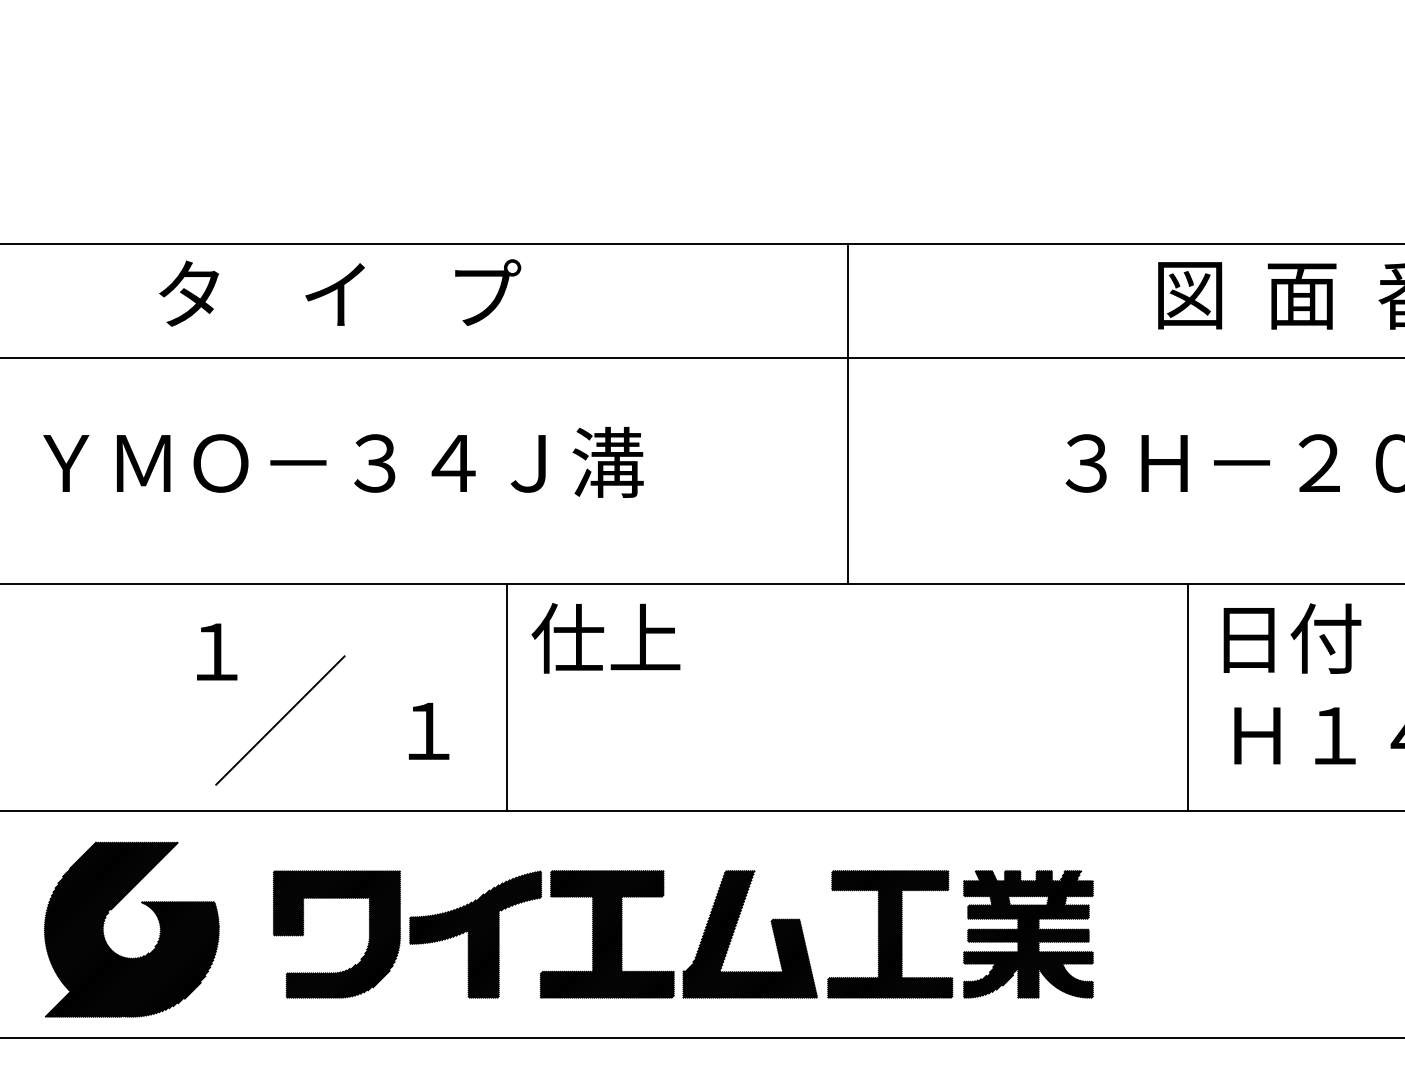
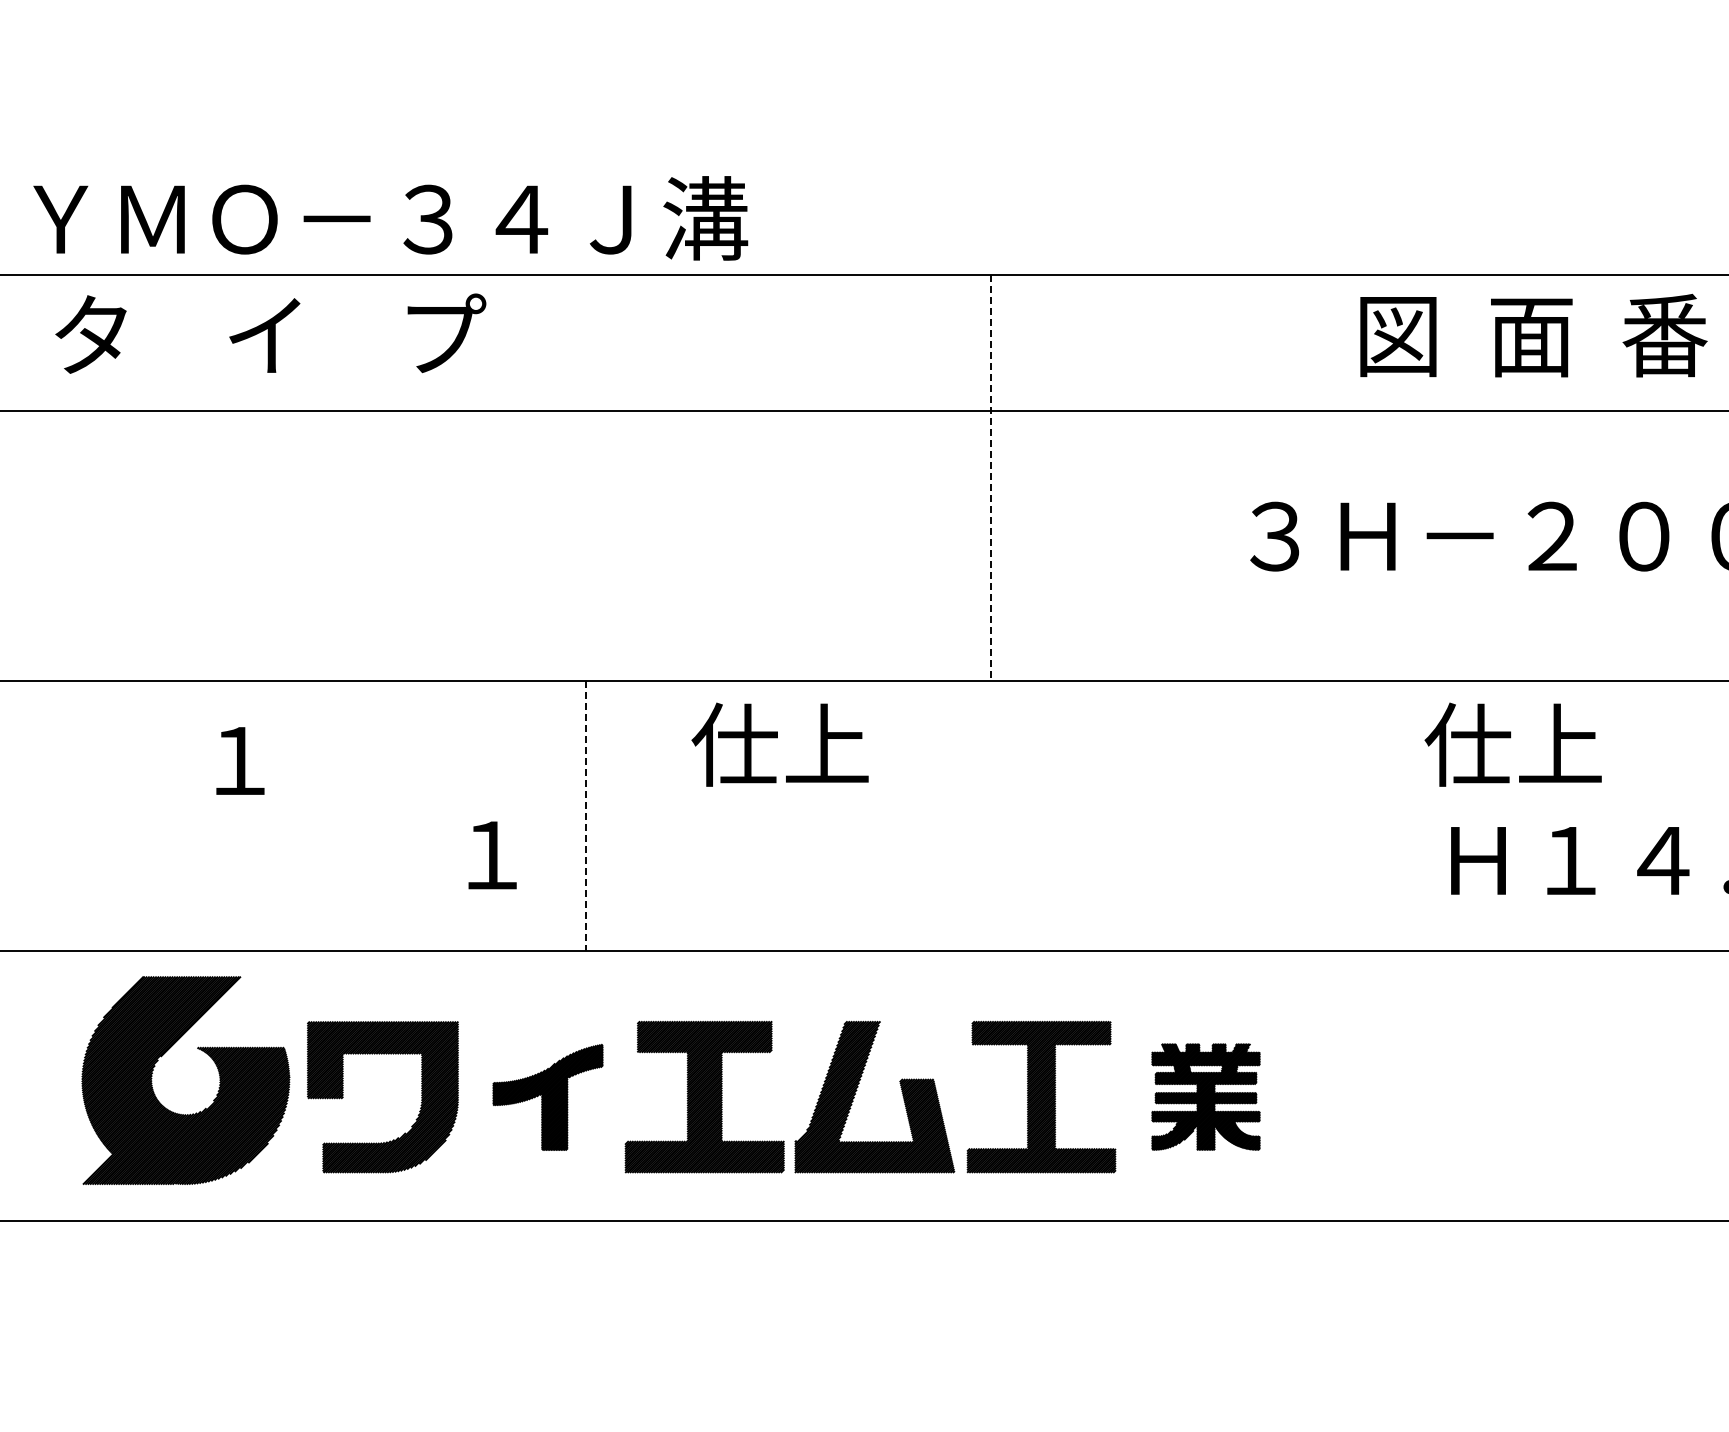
text: (339, 292) -> (270, 333), moved
line: (847, 414) -> (990, 478), solid -> dashed
text: (343, 462) -> (390, 218), moved
text: (605, 638) -> (779, 744), moved
text: (1286, 638) -> (1513, 744), 日付 -> 仕上
line: (1187, 697) -> (1395, 815), removed
line: (507, 698) -> (585, 816), solid -> dashed
line: (280, 720) -> (315, 842), removed
part: (103, 930) -> (152, 1081), moved
part: (1028, 933) -> (1205, 1096), size x0.7
part: (475, 934) -> (547, 1097), size x0.7

